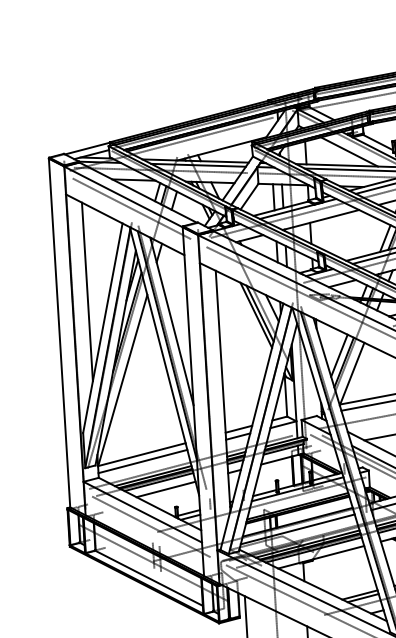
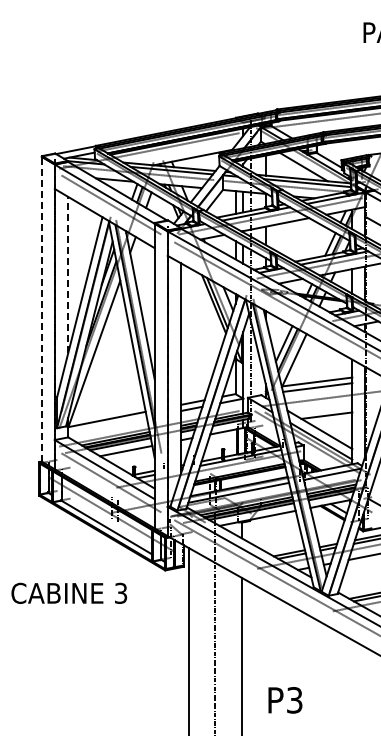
line: (87, 291) -> (68, 274), solid -> dashed
line: (59, 332) -> (41, 308), solid -> dashed
line: (142, 461) -> (107, 425), removed

